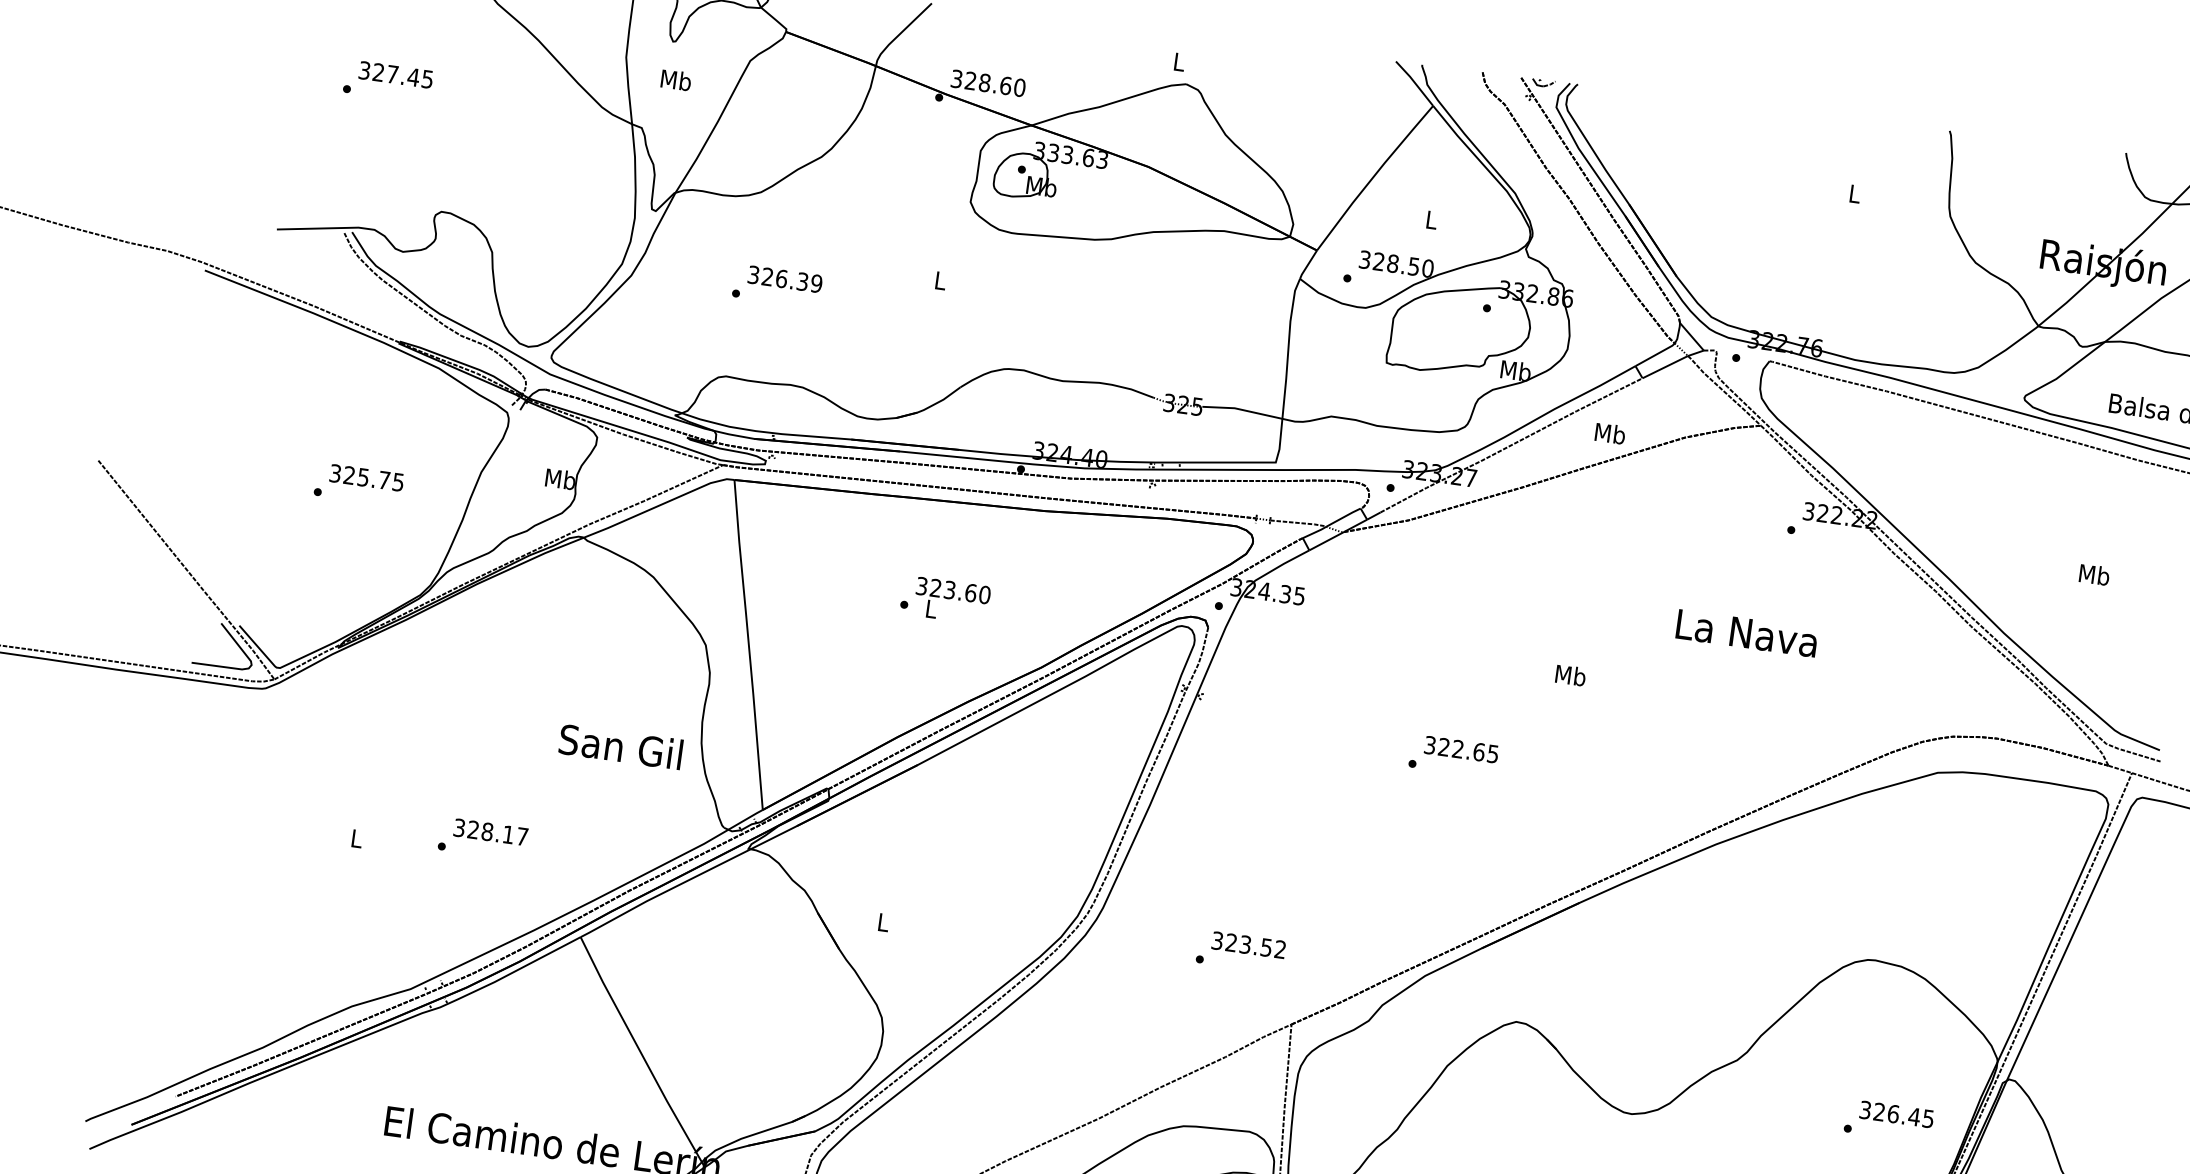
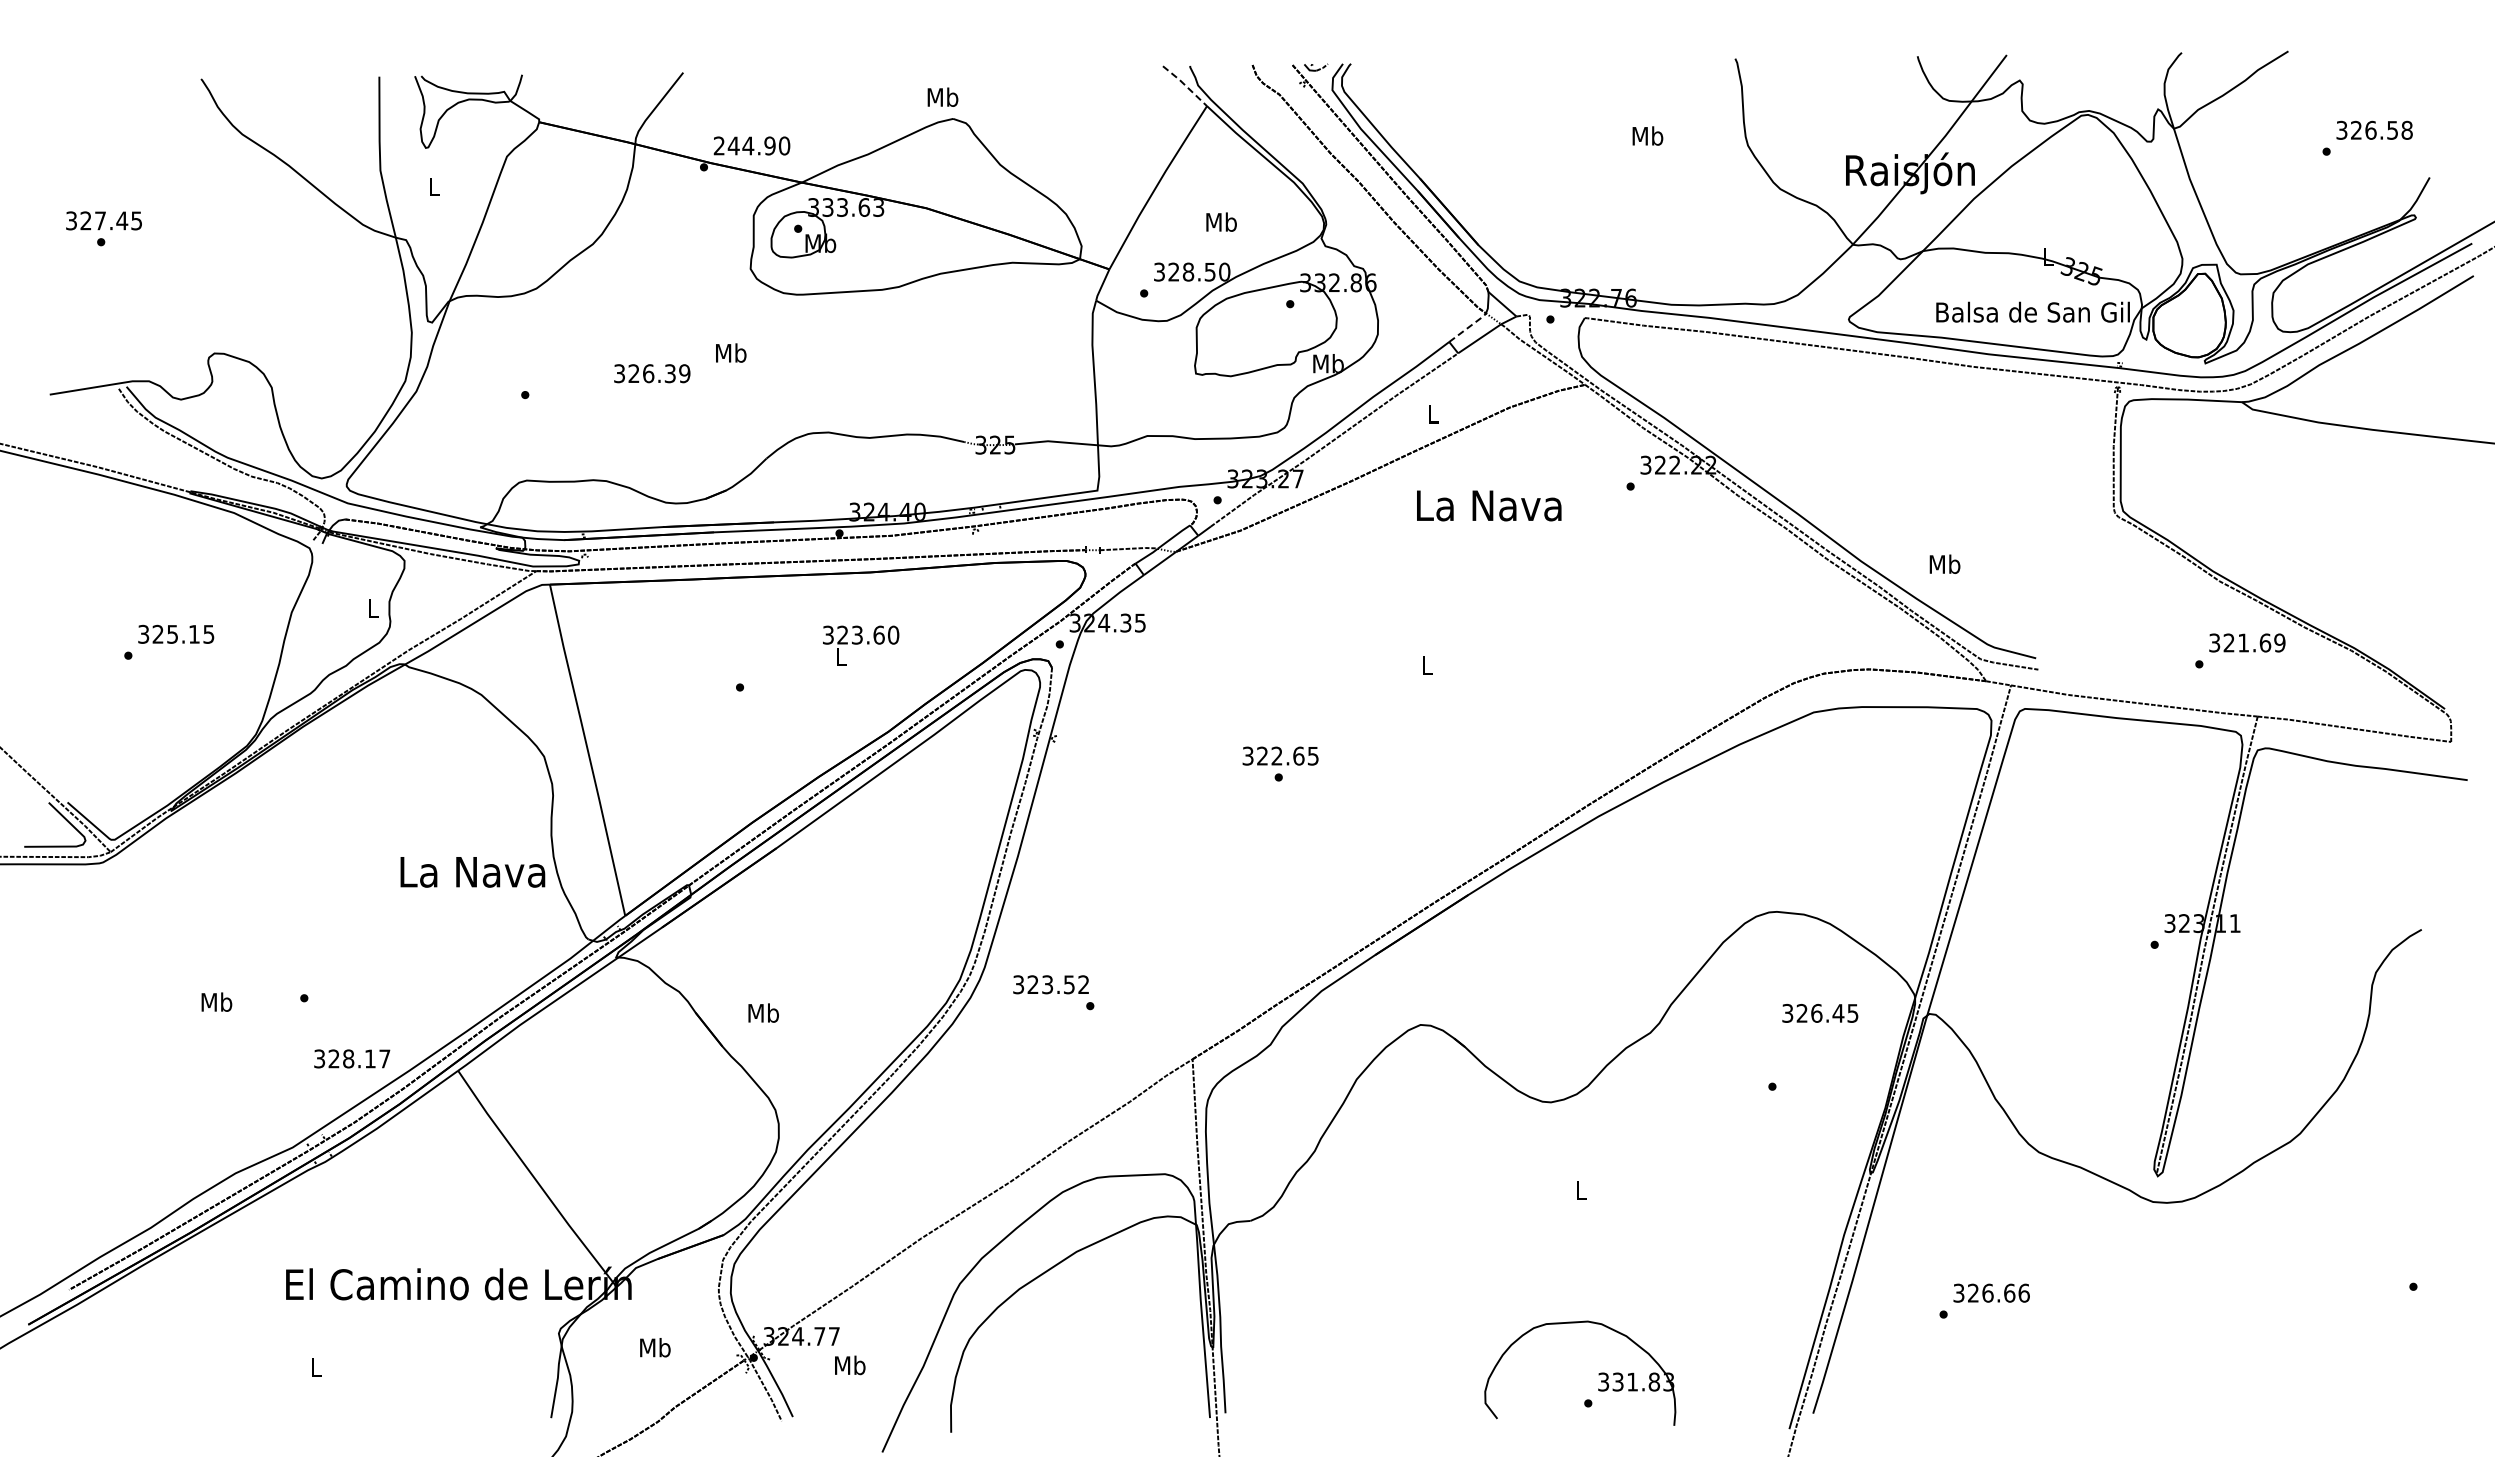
text: (1178, 61) -> (942, 96), L -> Mb
text: (395, 74) -> (103, 220), moved
text: (676, 80) -> (434, 186), Mb -> L
text: (981, 81) -> (744, 145), 328.60 -> 244.90
line: (1415, 83) -> (1185, 85), solid -> dashed
text: (1854, 193) -> (1647, 135), L -> Mb
text: (1431, 219) -> (1221, 221), L -> Mb
text: (785, 279) -> (652, 373), moved
text: (940, 280) -> (731, 352), L -> Mb
line: (1656, 354) -> (1468, 327), solid -> dashed
text: (1610, 433) -> (1433, 413), Mb -> L
text: (560, 479) -> (373, 608), Mb -> L
text: (384, 480) -> (194, 634), 325.75 -> 325.15
text: (2094, 574) -> (1944, 563), moved
text: (952, 600) -> (861, 645), moved
text: (1747, 633) -> (1489, 505), moved
text: (1571, 675) -> (1427, 665), Mb -> L
text: (621, 746) -> (472, 871), San Gil -> La Nava
text: (1461, 749) -> (1280, 755), moved
text: (491, 831) -> (352, 1058), moved
text: (356, 837) -> (216, 1001), L -> Mb
text: (883, 921) -> (763, 1012), L -> Mb
text: (1248, 944) -> (1050, 984), moved
text: (1897, 1114) -> (1820, 1013), moved

